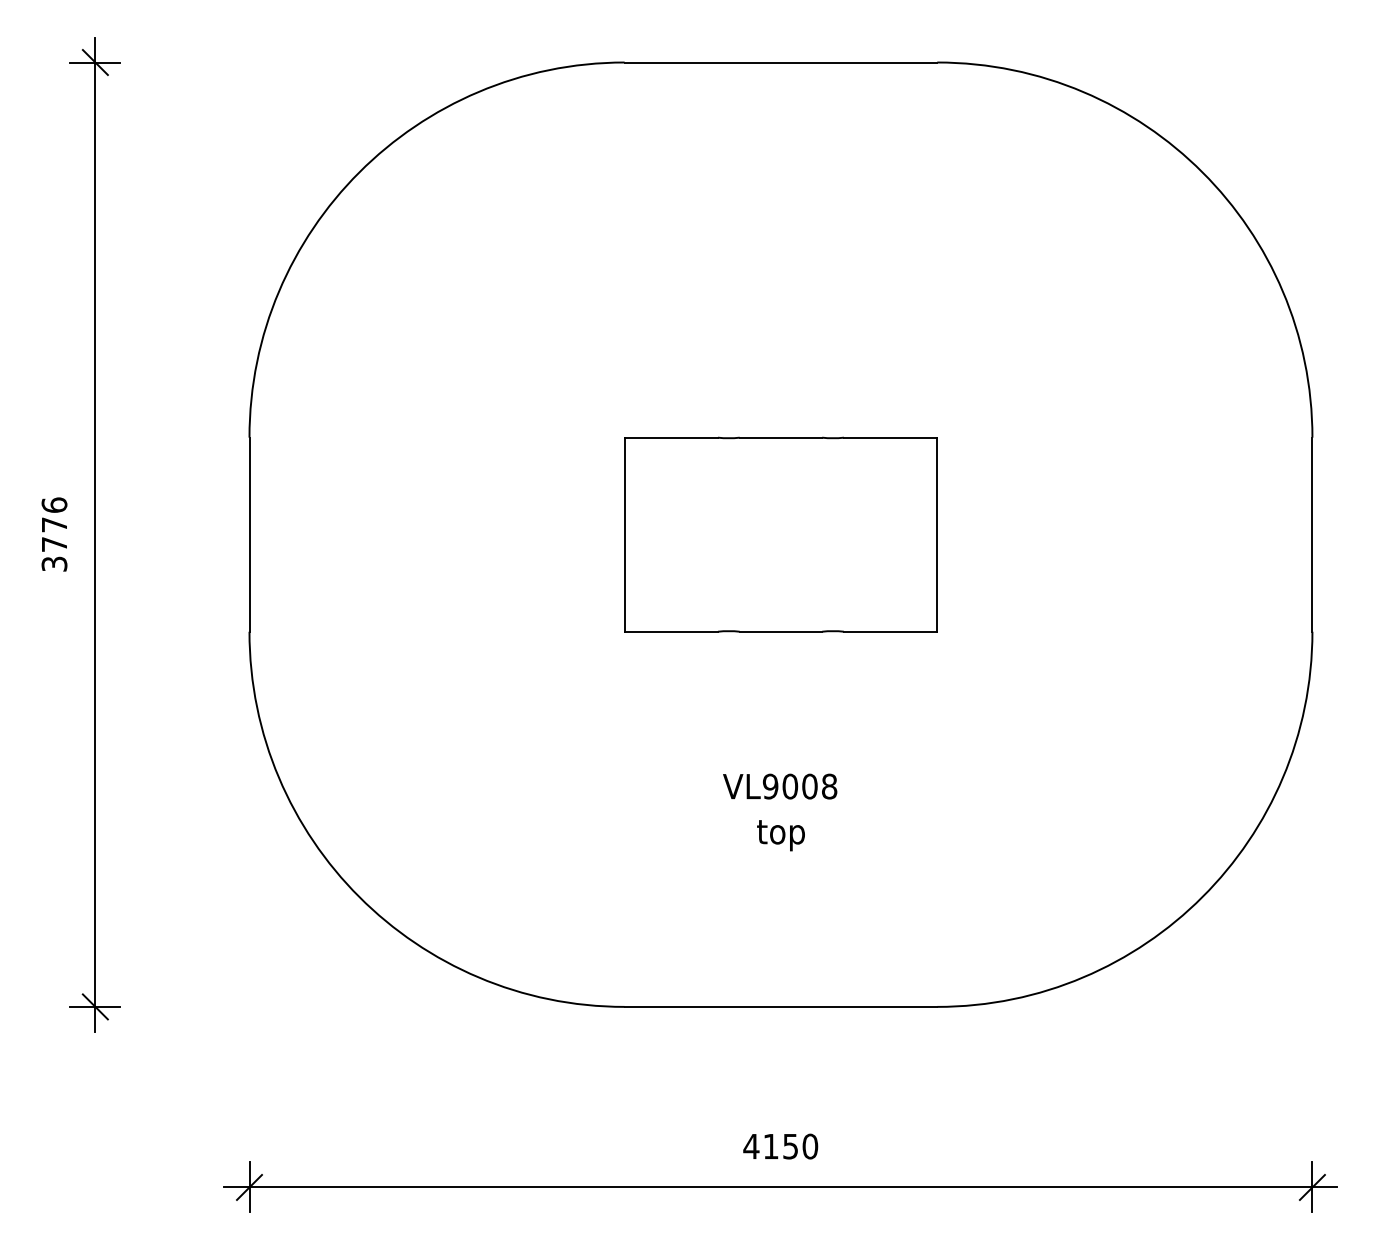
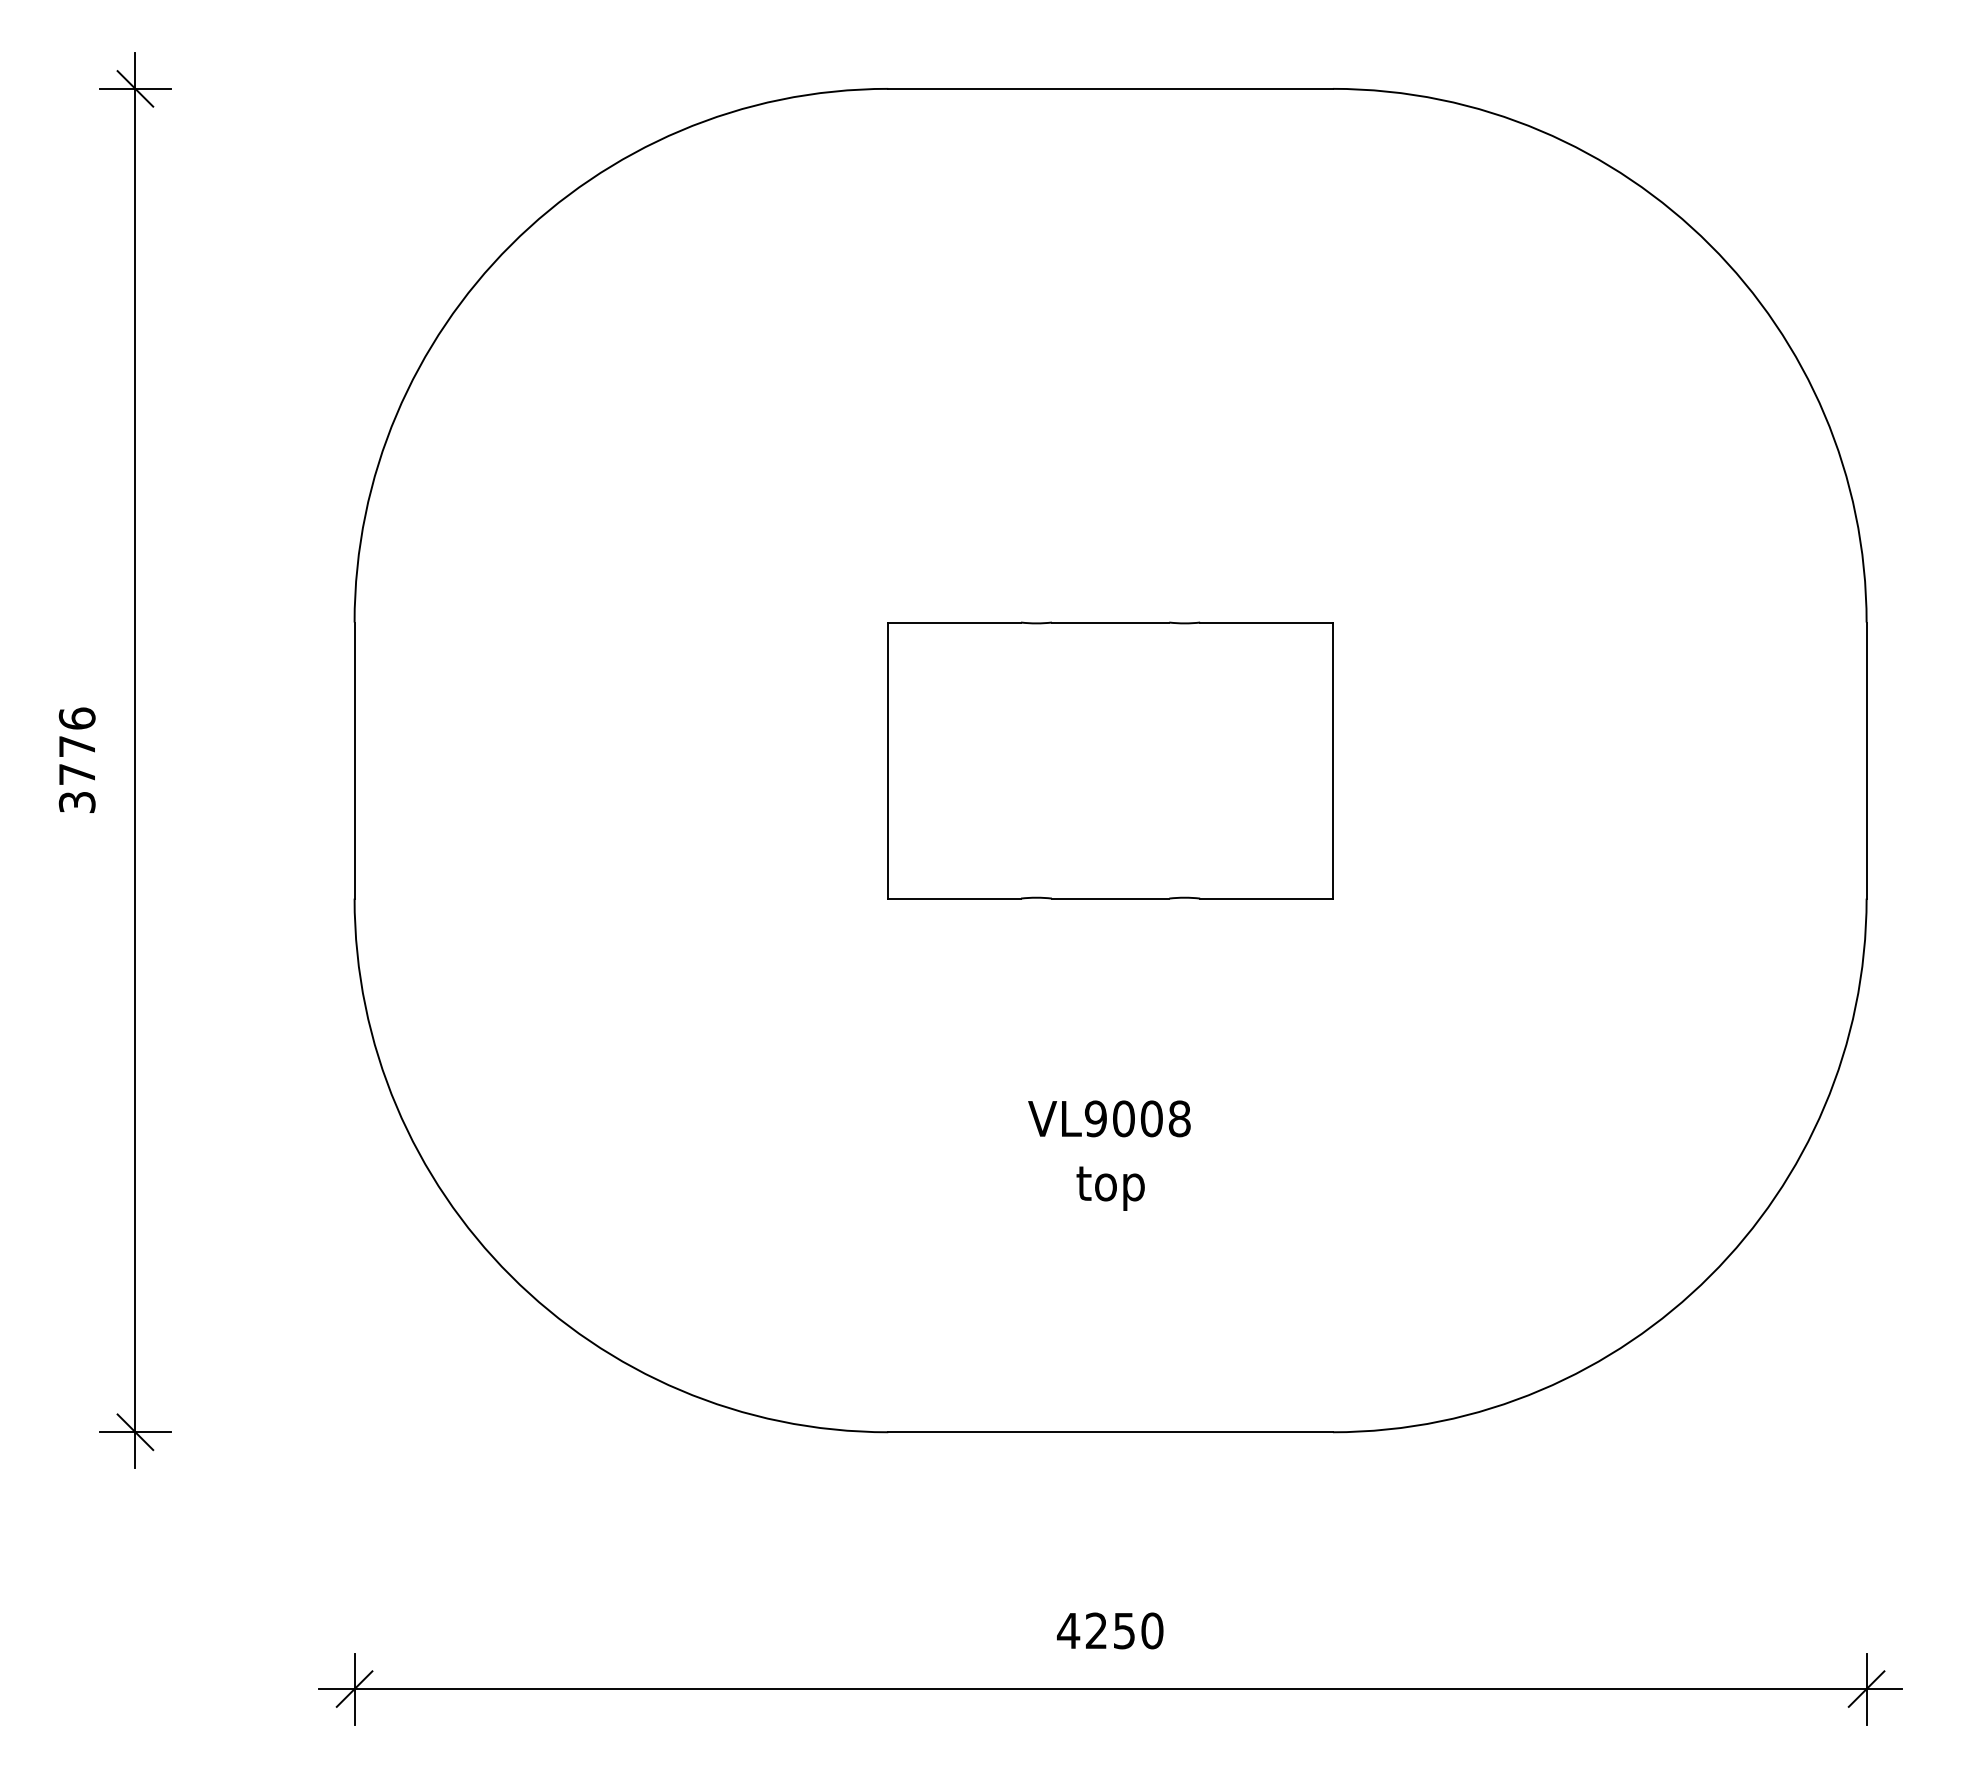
text: (771, 1146) -> (1096, 1630), 4150 -> 4250

